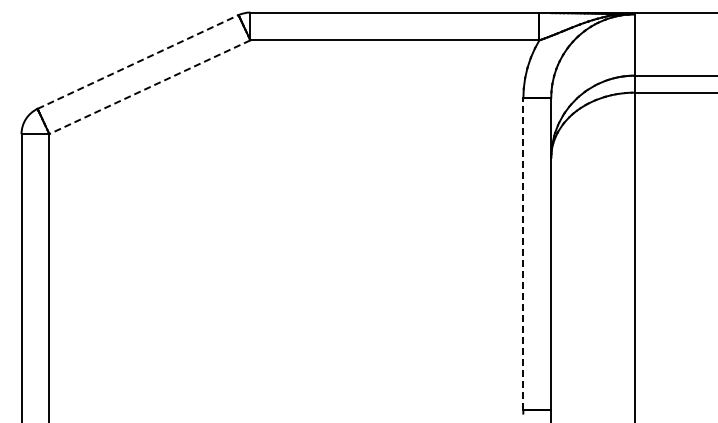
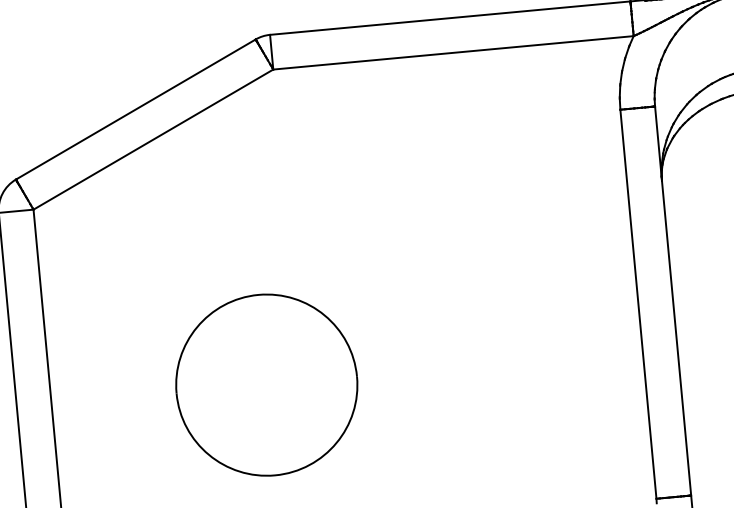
line: (138, 62) -> (136, 110), dashed -> solid
line: (149, 87) -> (153, 139), dashed -> solid
line: (523, 253) -> (638, 303), dashed -> solid
part: (221, 290) -> (266, 384), added

